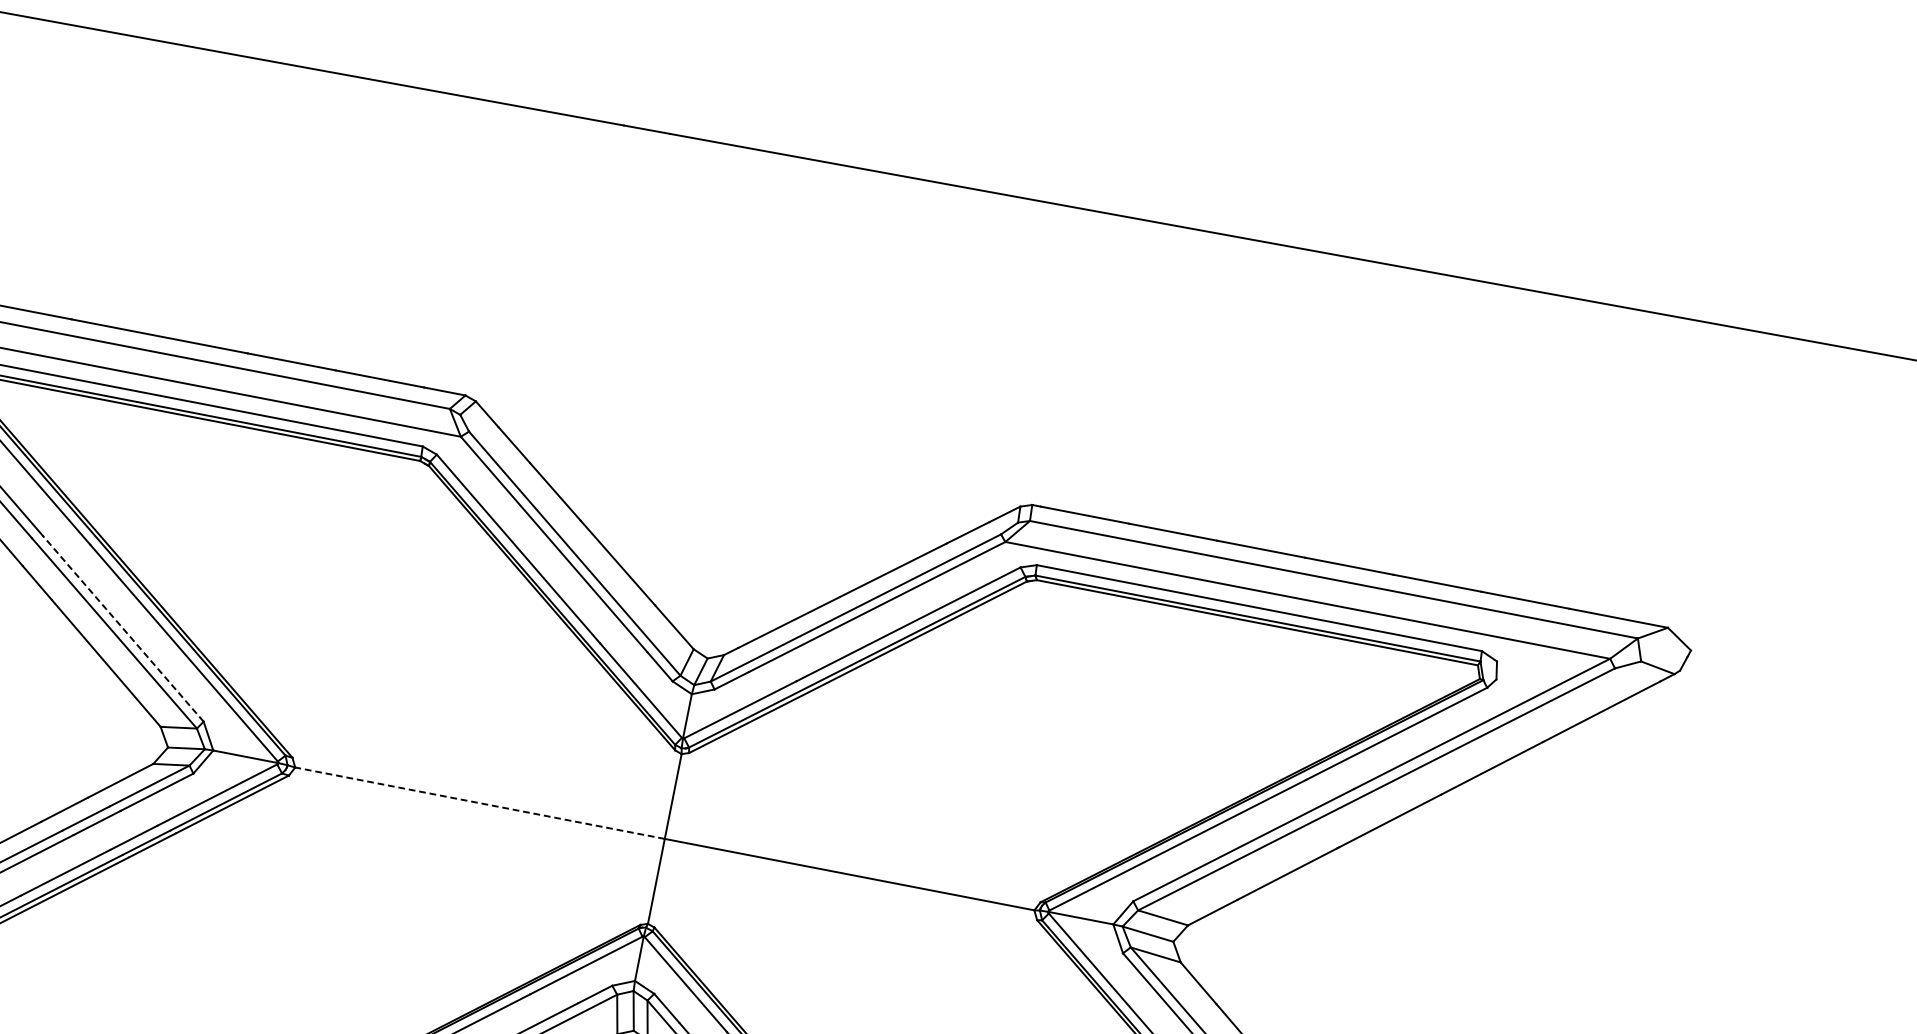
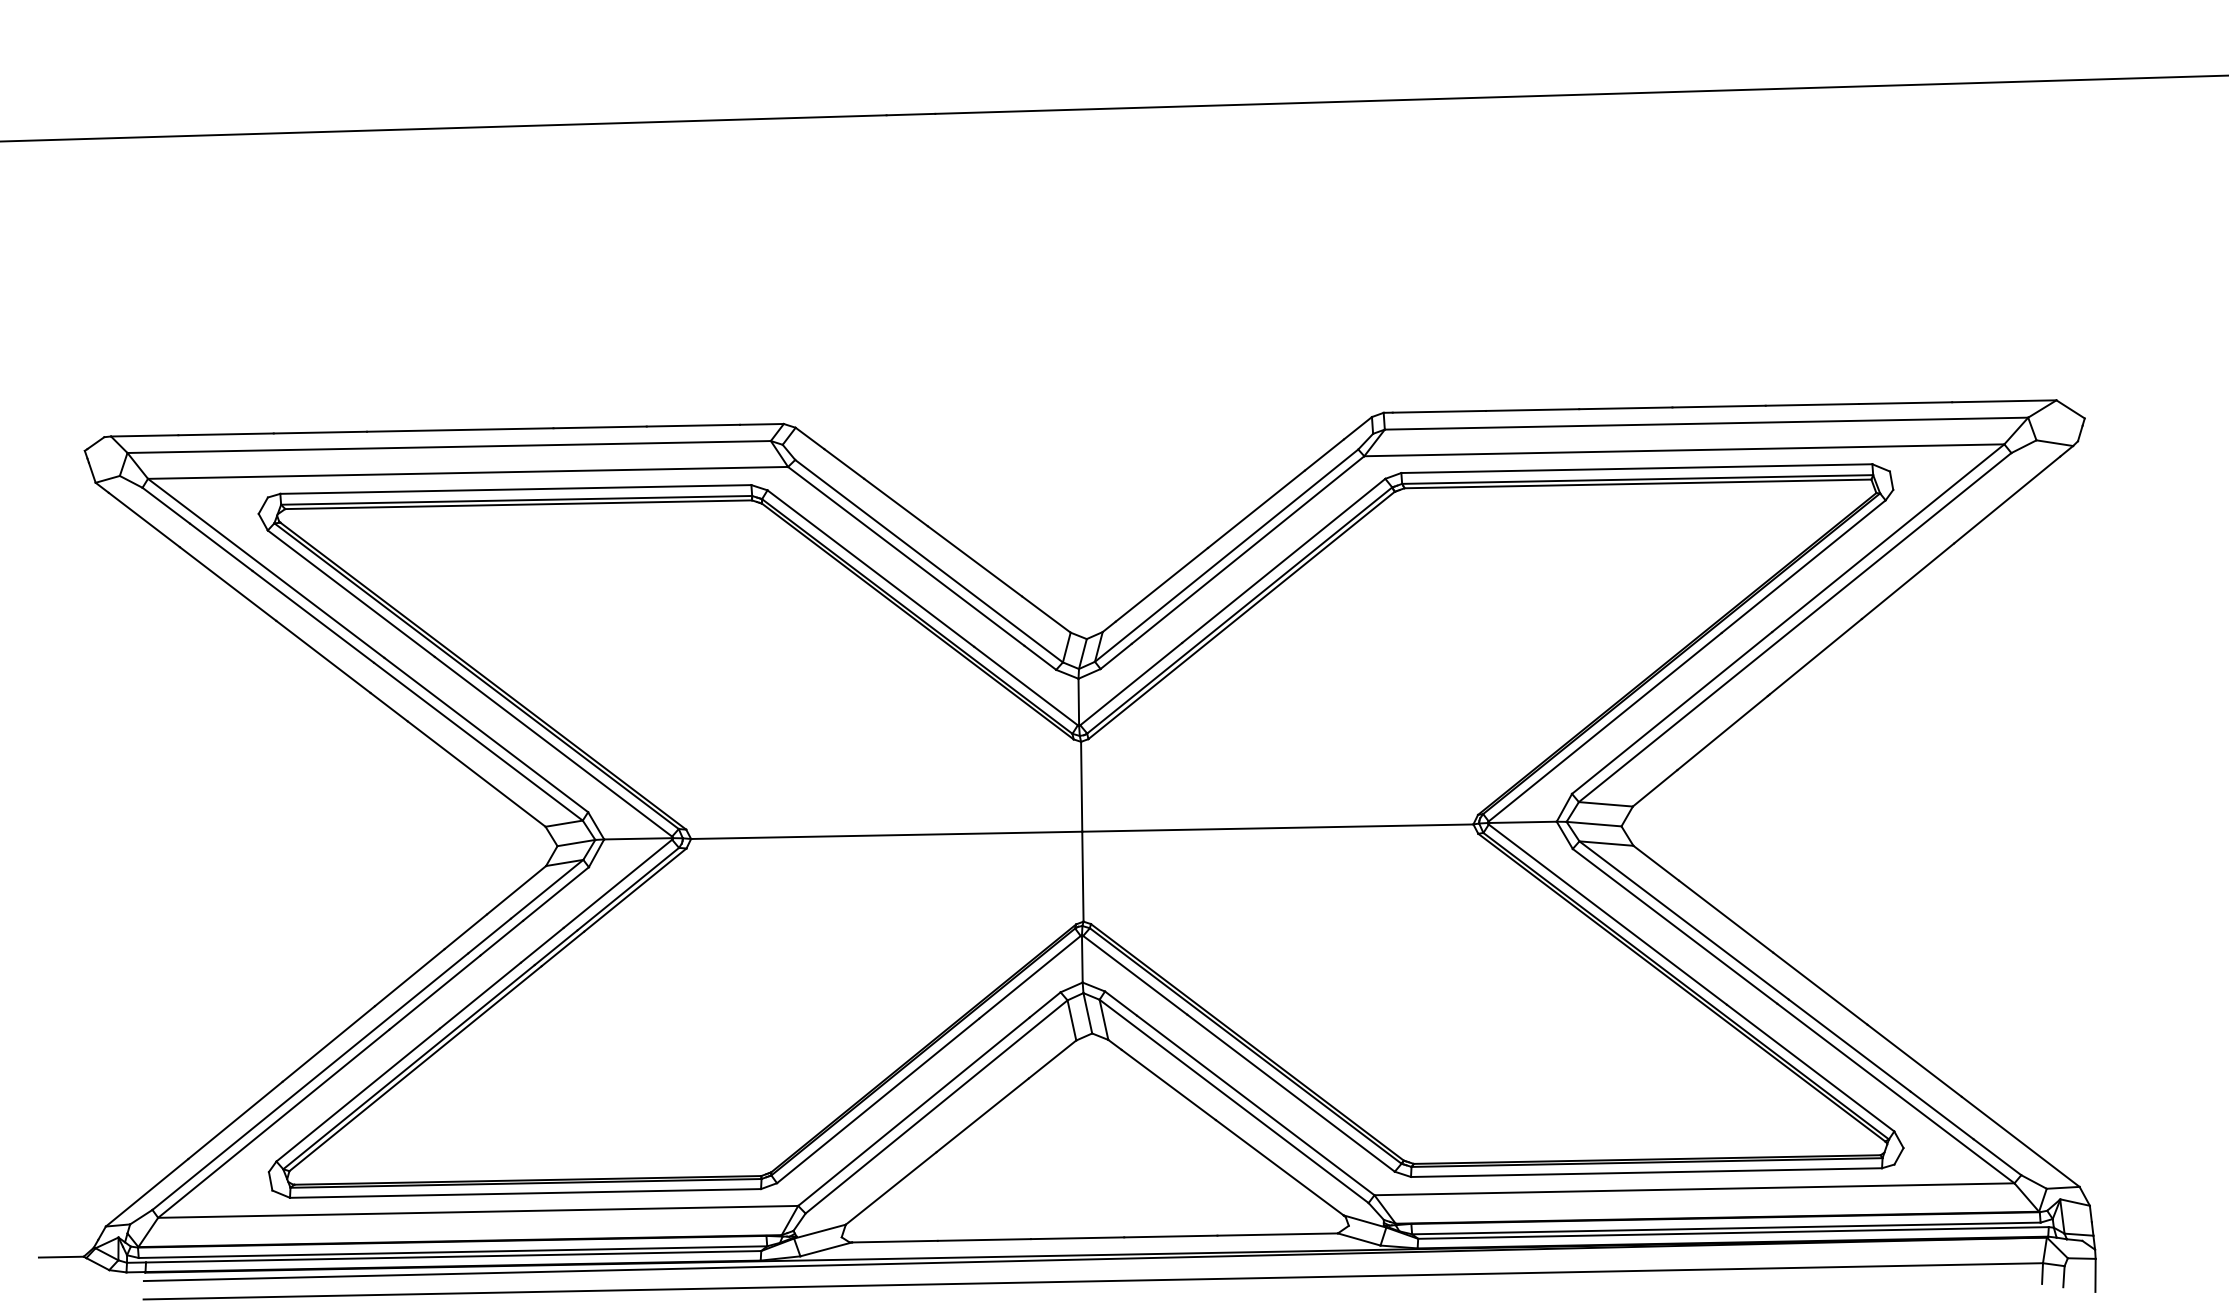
line: (123, 629) -> (486, 735), dashed -> solid
line: (479, 803) -> (886, 835), dashed -> solid

